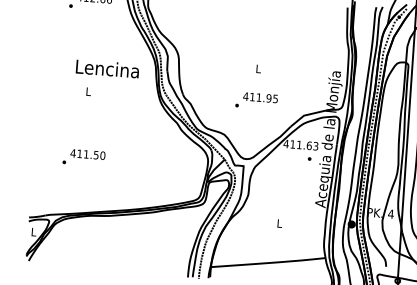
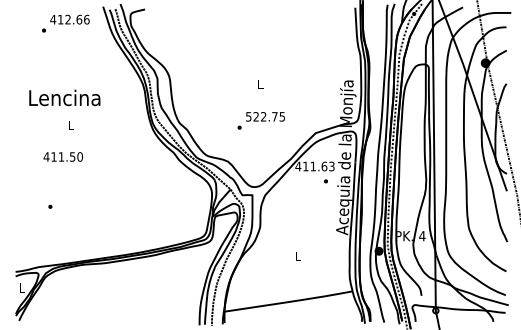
text: (107, 68) -> (64, 97), moved
text: (257, 97) -> (261, 116), 411.95 -> 522.75
text: (87, 154) -> (62, 156), moved

